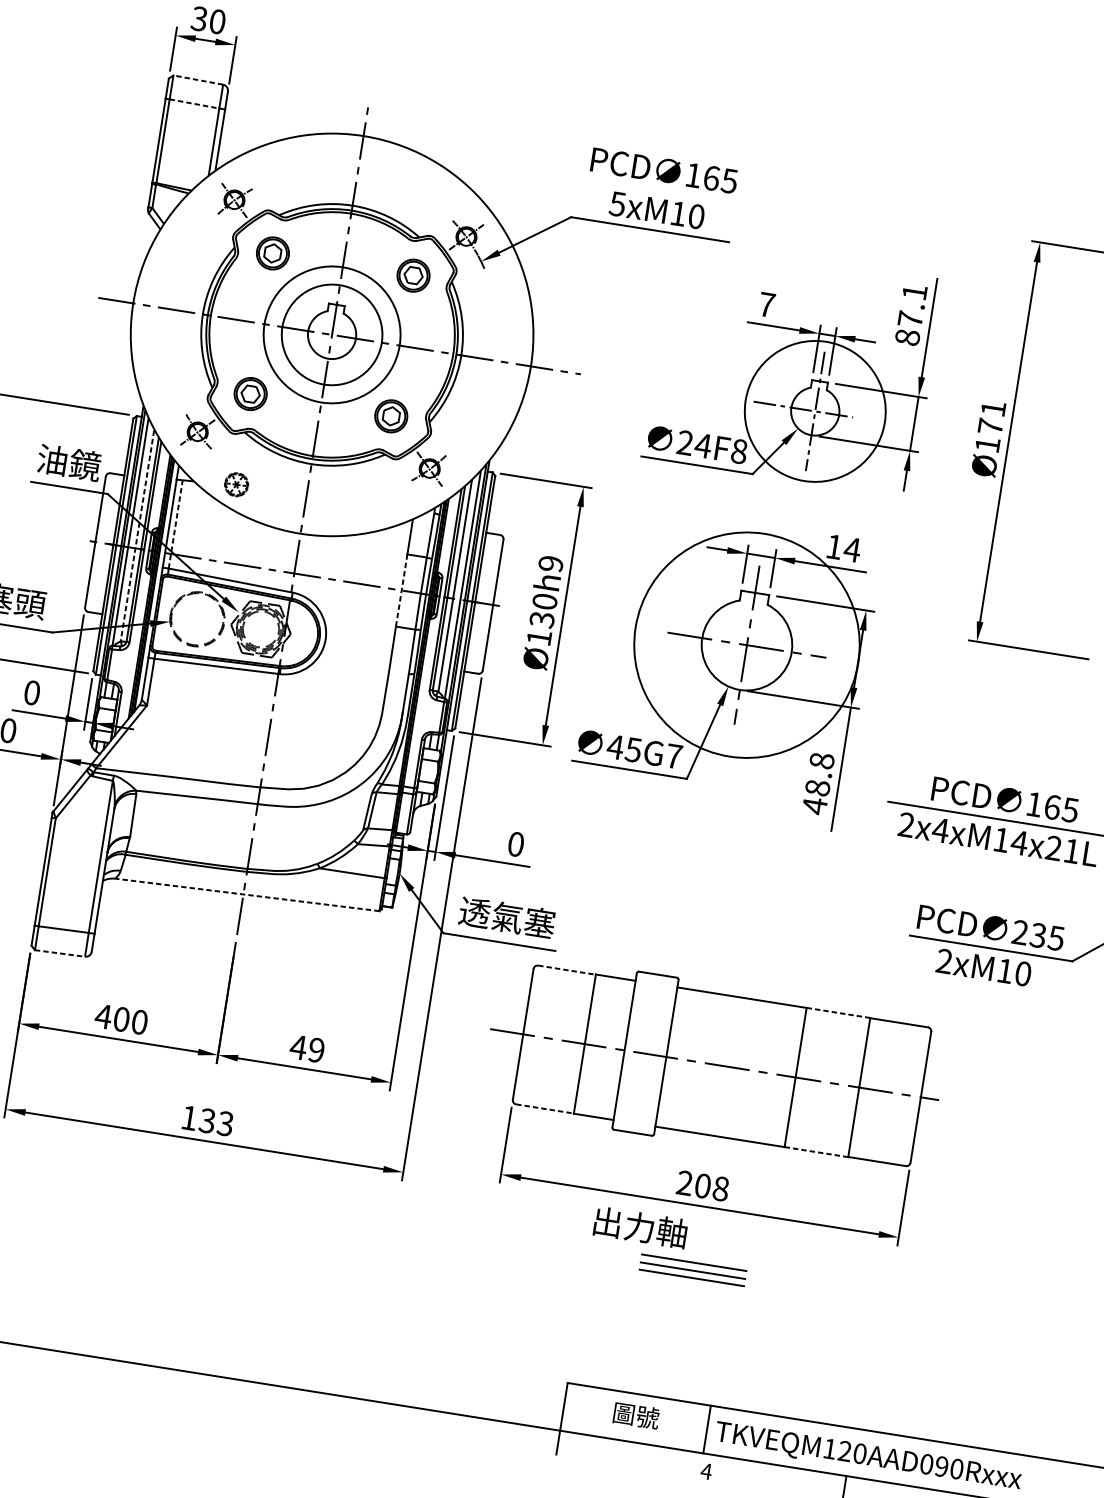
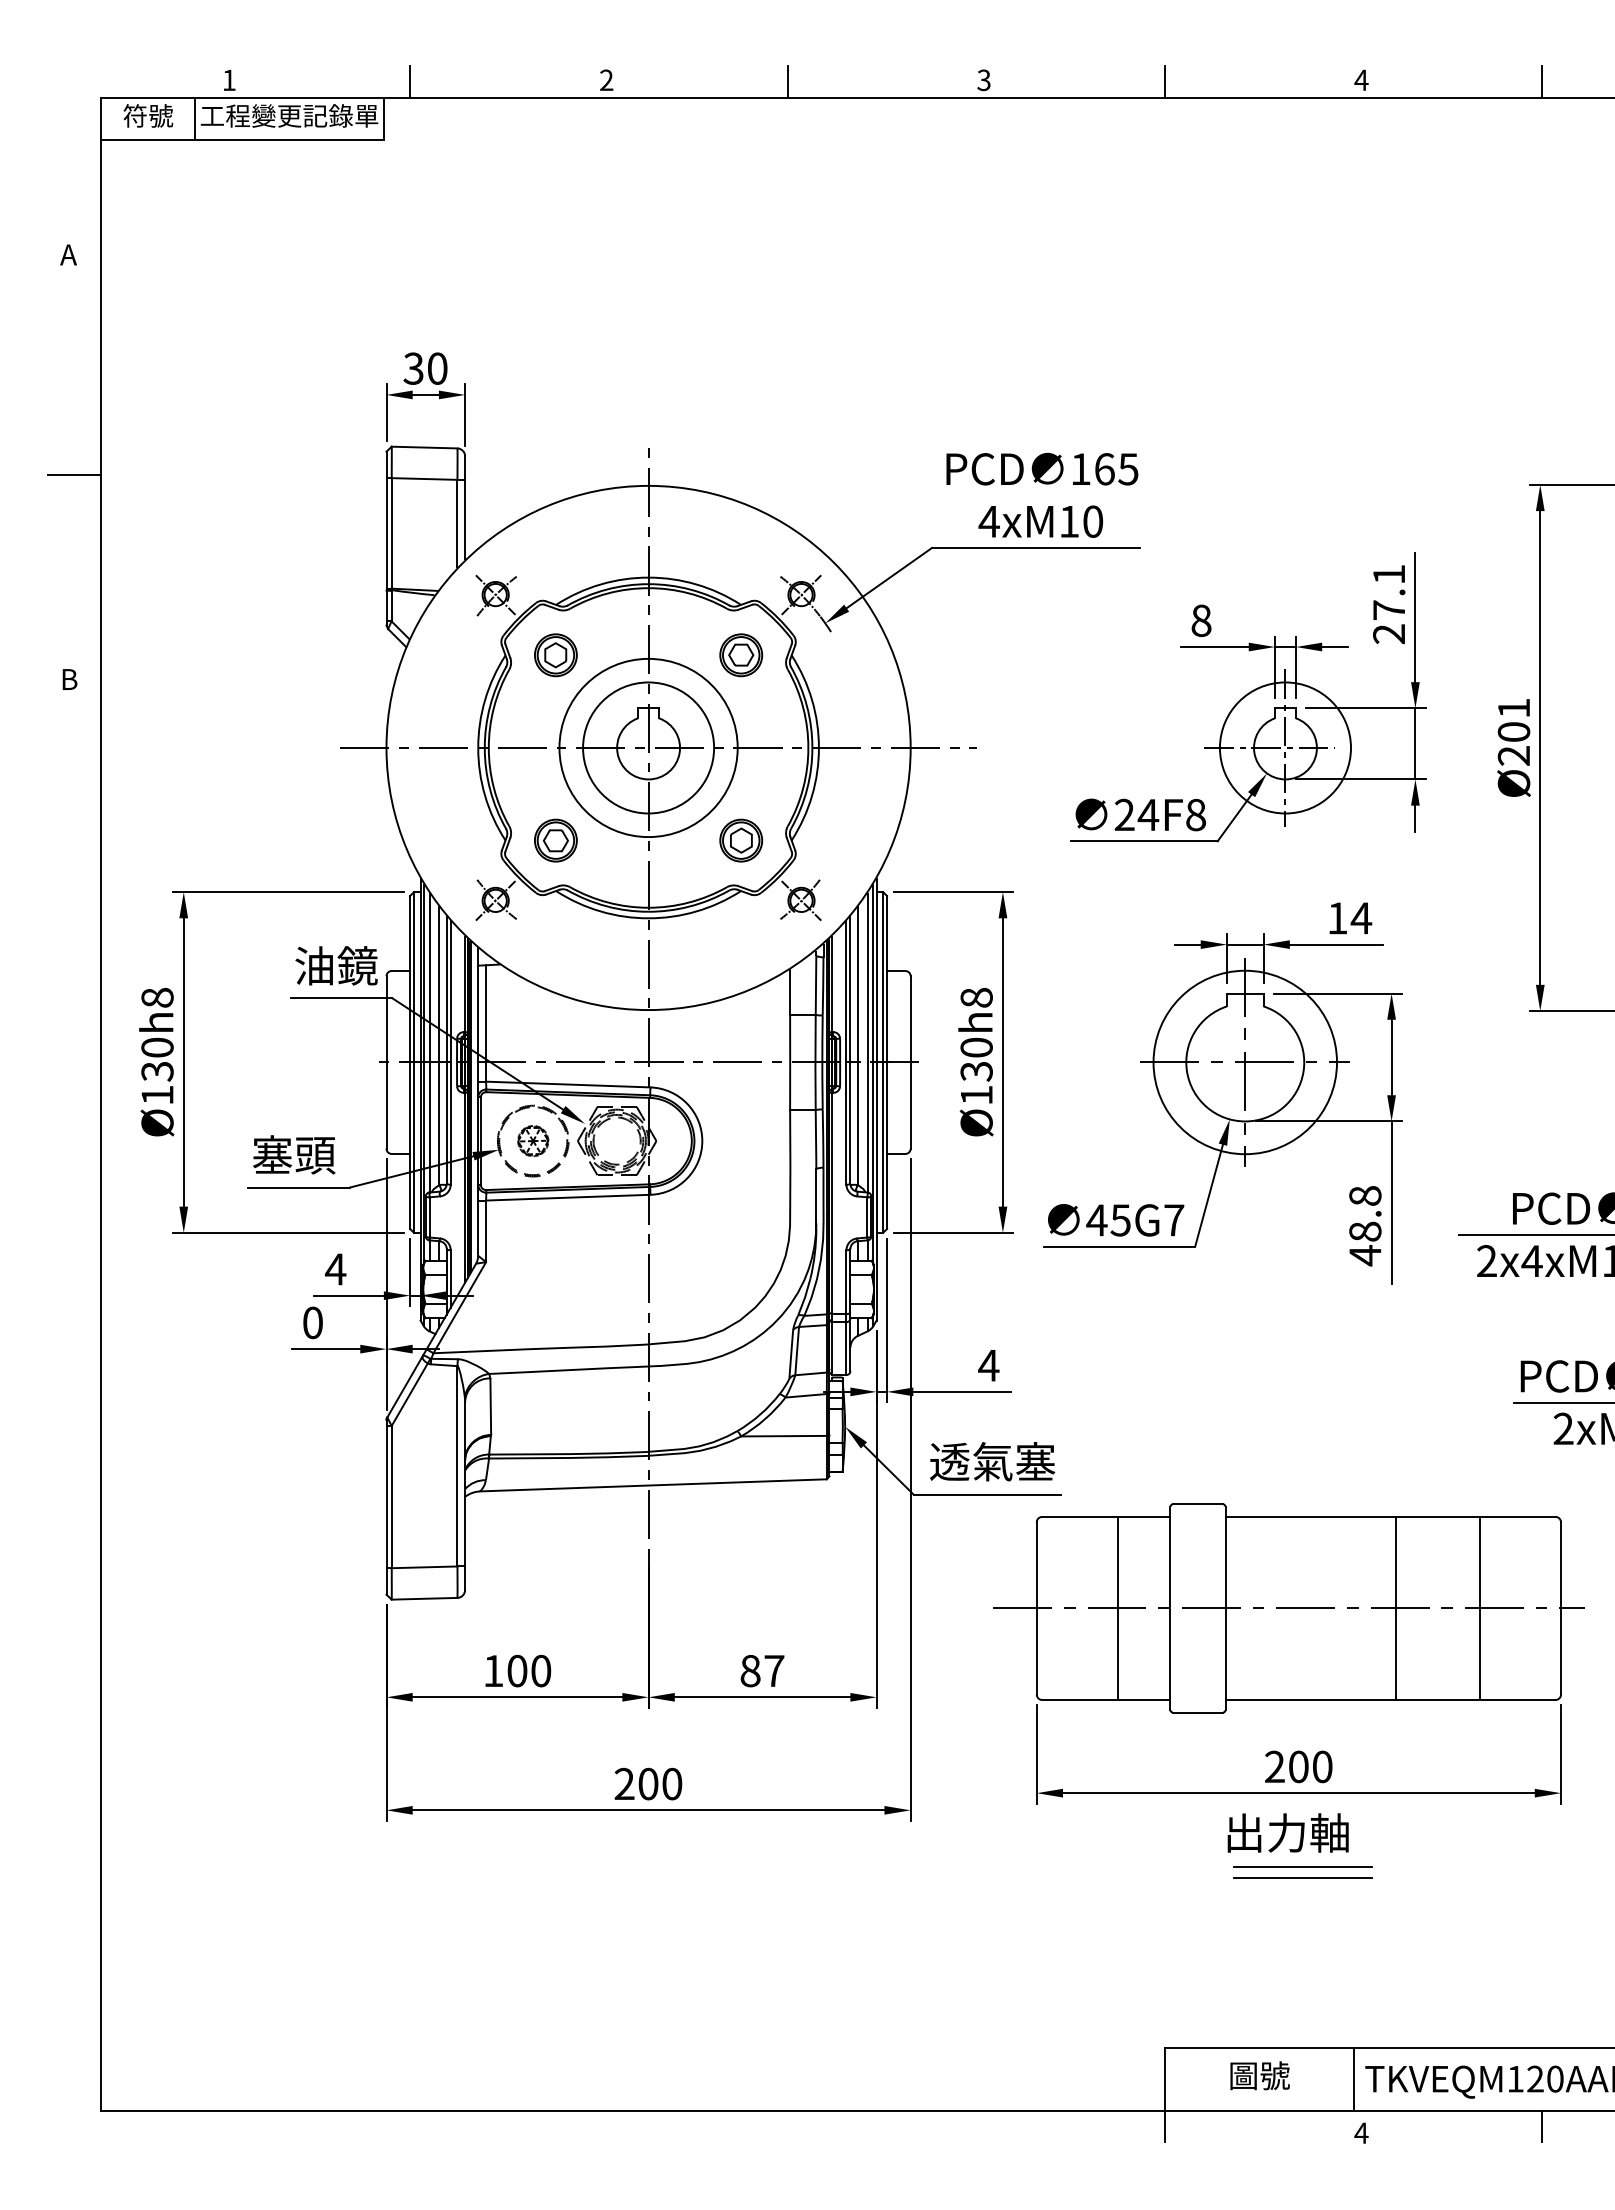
line: (198, 80) -> (424, 447), dashed -> solid
line: (194, 104) -> (424, 479), dashed -> solid
text: (617, 203) -> (988, 521), 5xM10 -> 4xM10
text: (766, 304) -> (1201, 620), 7 -> 8
text: (907, 337) -> (1389, 634), 87.1 -> 27.1
circle: (814, 410) -> (1284, 747), size x0.71
text: (988, 435) -> (1513, 743), Ø171 -> Ø201
part: (236, 485) -> (533, 1141), moved
line: (176, 523) -> (486, 1022), dashed -> solid
line: (137, 536) -> (439, 1046), dashed -> solid
text: (550, 563) -> (976, 997), Ø130h9 -> Ø130h8
line: (401, 590) -> (790, 1062), dashed -> solid
circle: (747, 645) -> (1245, 1062), size x0.62
text: (31, 692) -> (335, 1269), 0 -> 4
text: (515, 844) -> (988, 1365), 0 -> 4
line: (247, 895) -> (653, 1485), dashed -> solid
line: (59, 953) -> (424, 1598), dashed -> solid
line: (567, 969) -> (1080, 1516), dashed -> solid
line: (838, 1012) -> (1437, 1516), dashed -> solid
text: (103, 1016) -> (493, 1670), 400 -> 100
text: (306, 1048) -> (761, 1670), 49 -> 87
line: (545, 1108) -> (1080, 1699), dashed -> solid
text: (207, 1120) -> (648, 1783), 133 -> 200
line: (816, 1152) -> (1437, 1700), dashed -> solid
text: (720, 1188) -> (1322, 1766), 208 -> 200
text: (640, 1227) -> (1287, 1832), moved
line: (691, 1277) -> (1302, 1886), removed

